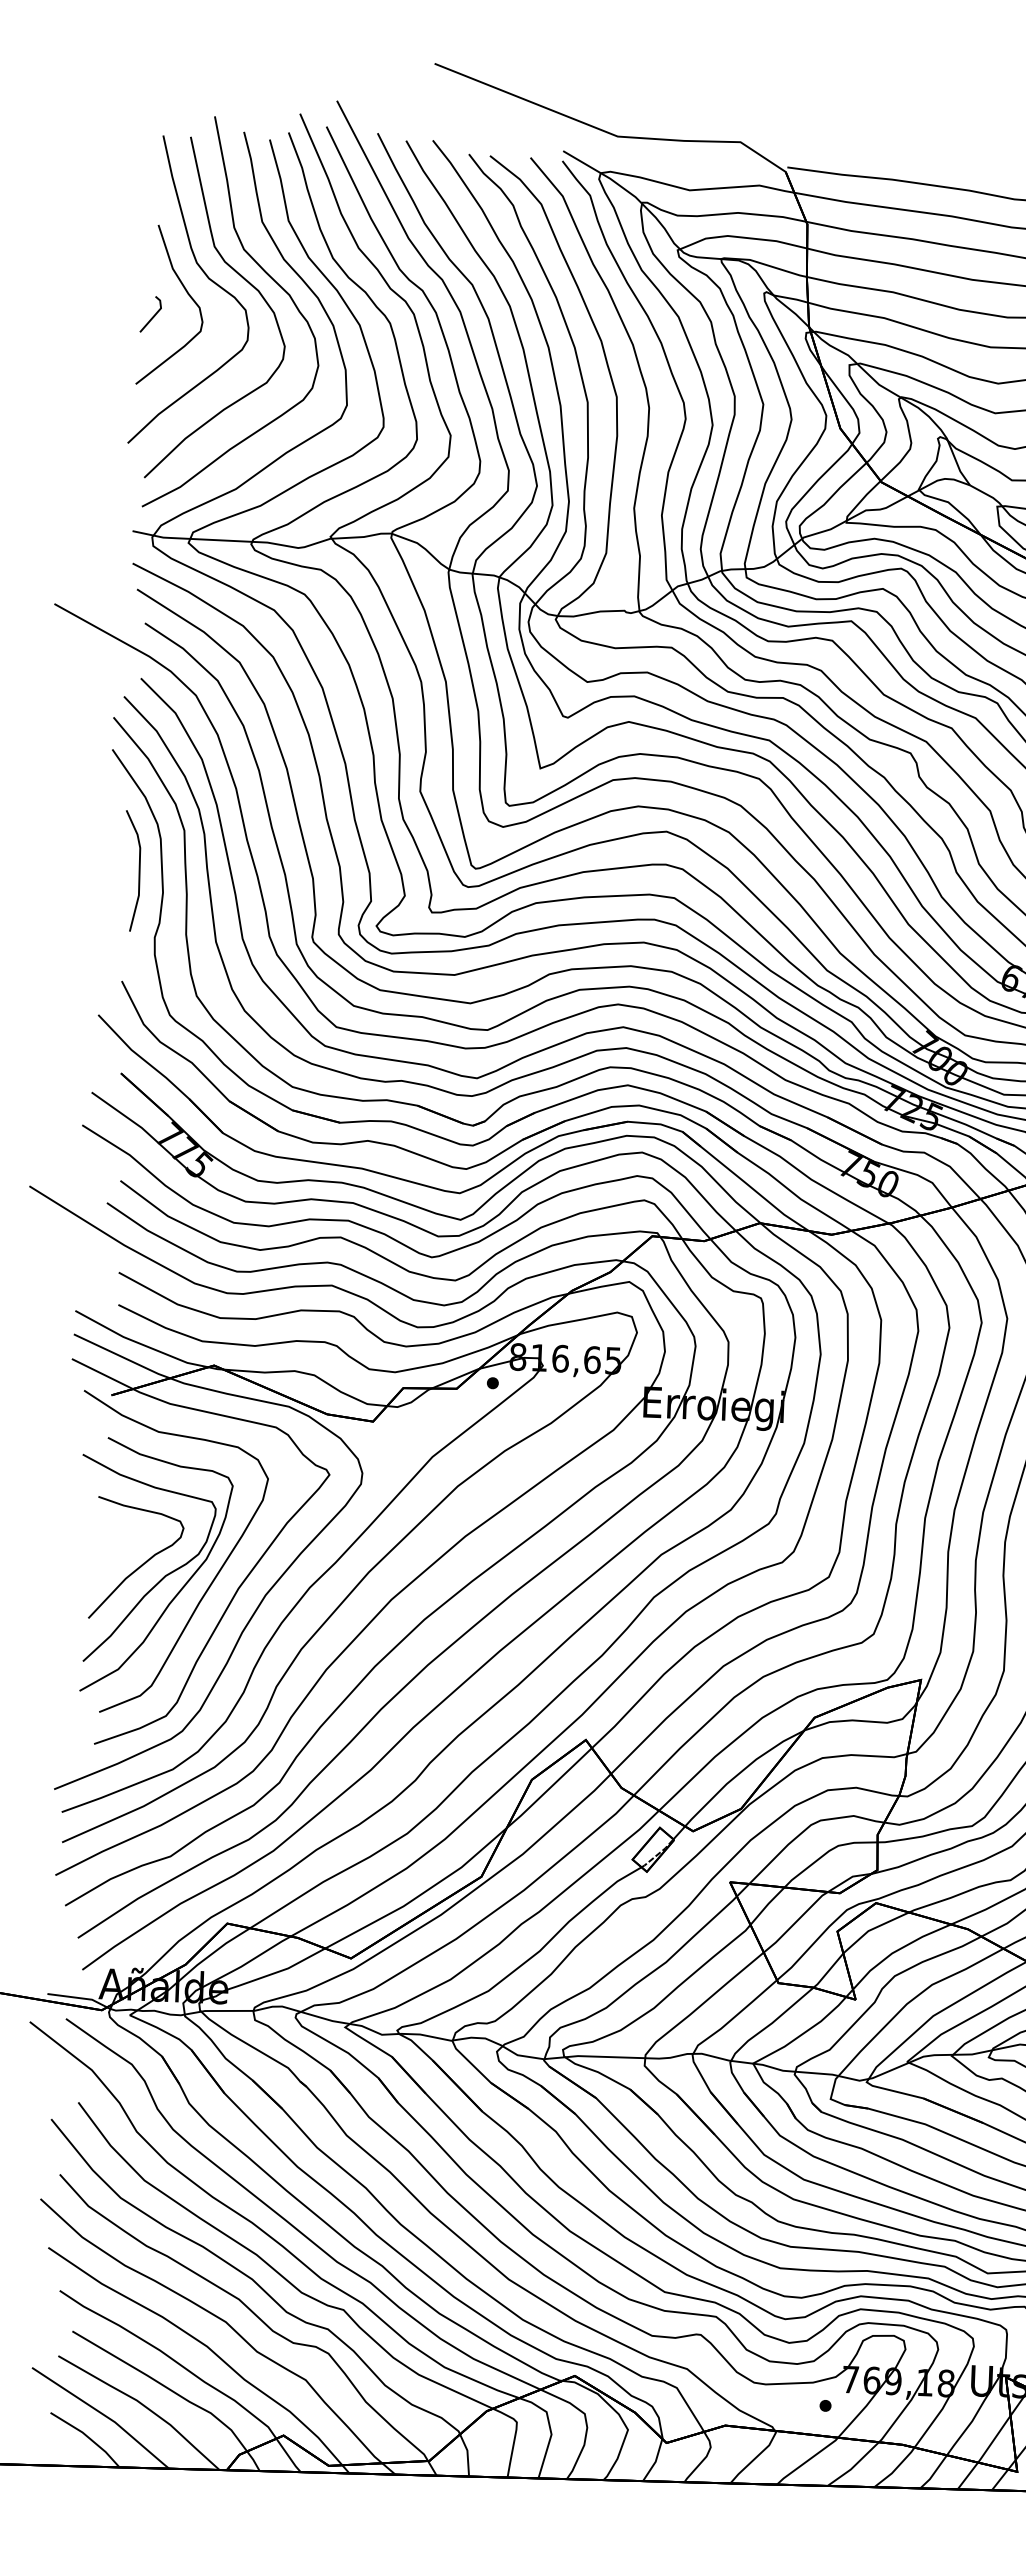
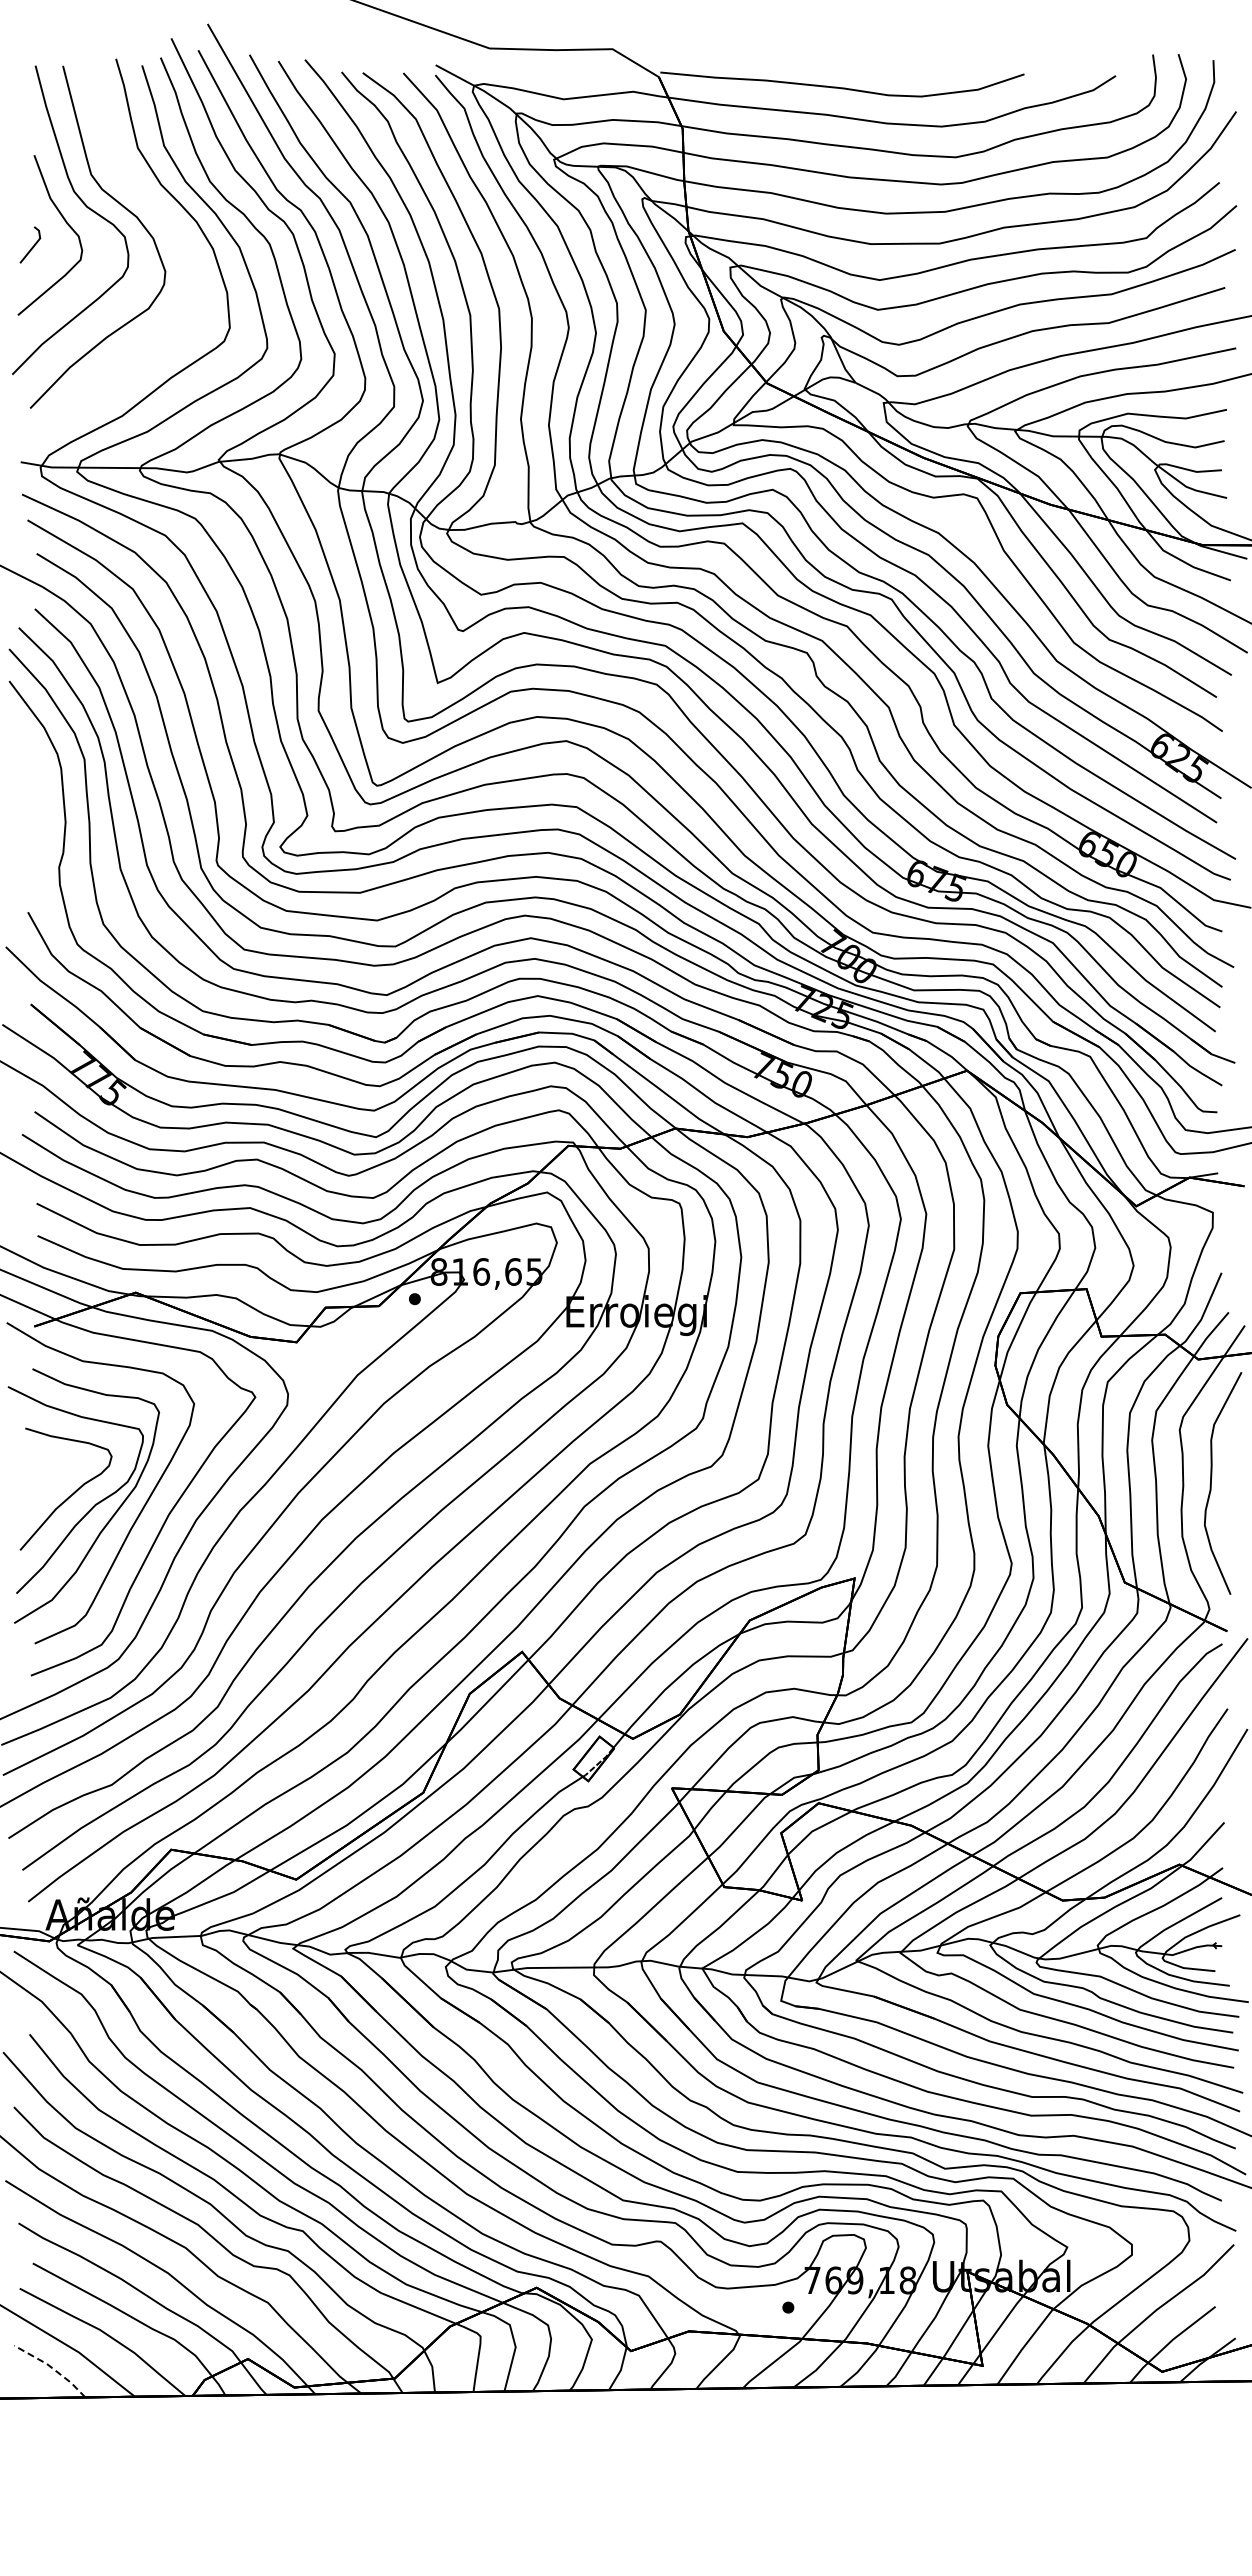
curve: (269, 277) -> (147, 203), removed
line: (138, 870) -> (40, 801), removed
line: (87, 2437) -> (52, 2368), solid -> dashed

